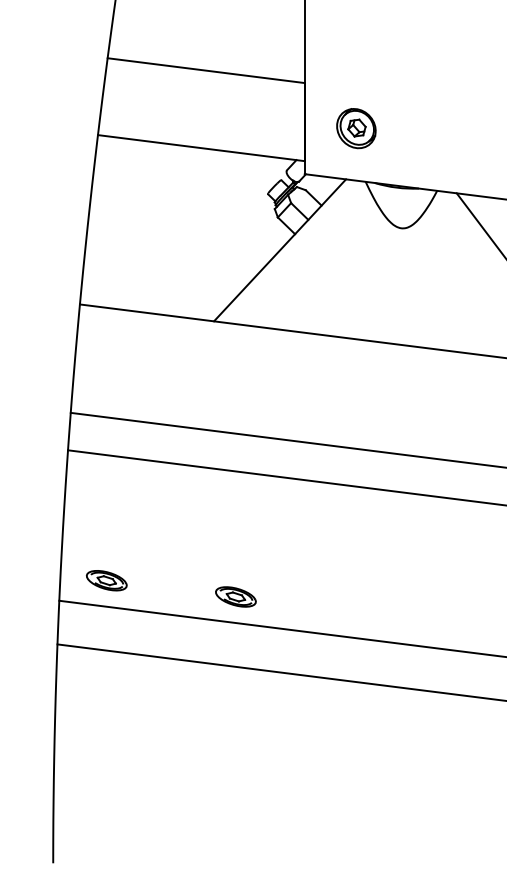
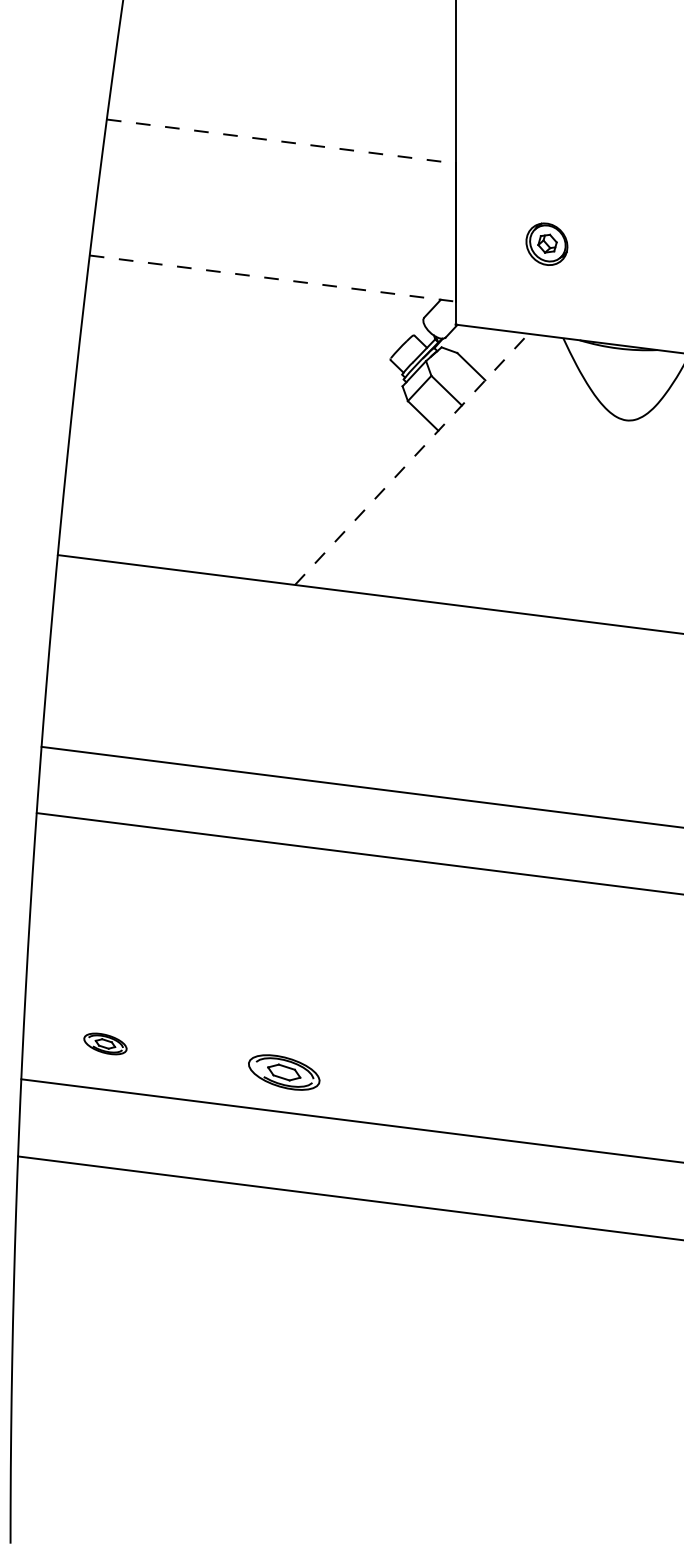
line: (206, 70) -> (281, 141), solid -> dashed
part: (356, 128) -> (547, 243), size x0.6
line: (201, 148) -> (272, 279), solid -> dashed
line: (280, 250) -> (412, 459), solid -> dashed
part: (106, 580) -> (104, 1043), size x0.6
part: (235, 596) -> (283, 1071), moved

